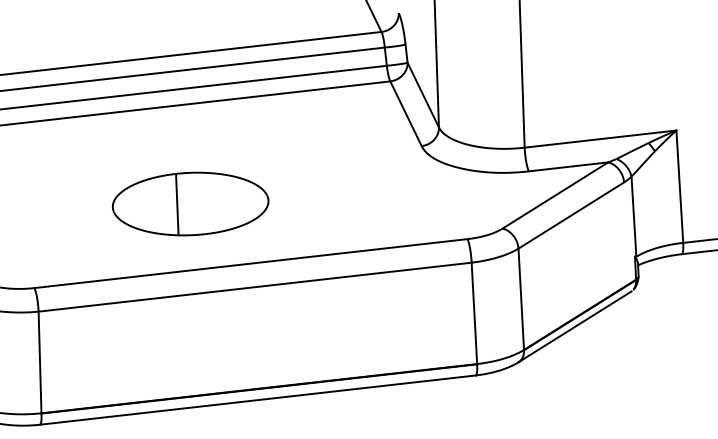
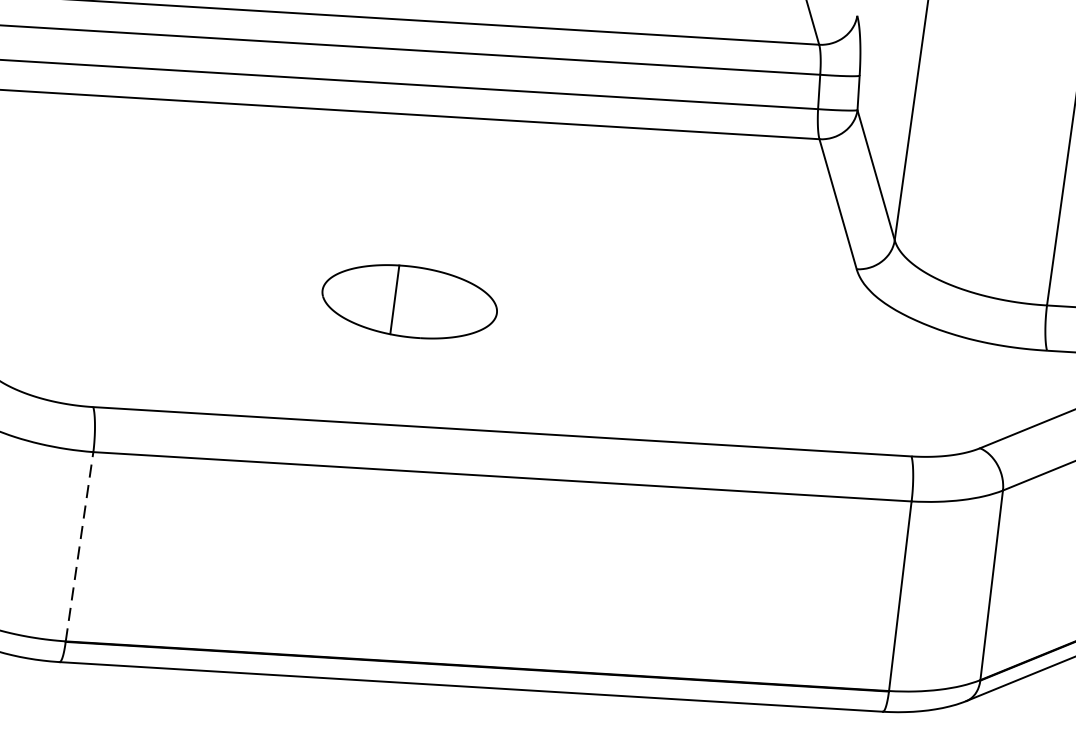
part: (190, 203) -> (409, 300), size x0.6
line: (40, 362) -> (80, 546), solid -> dashed

